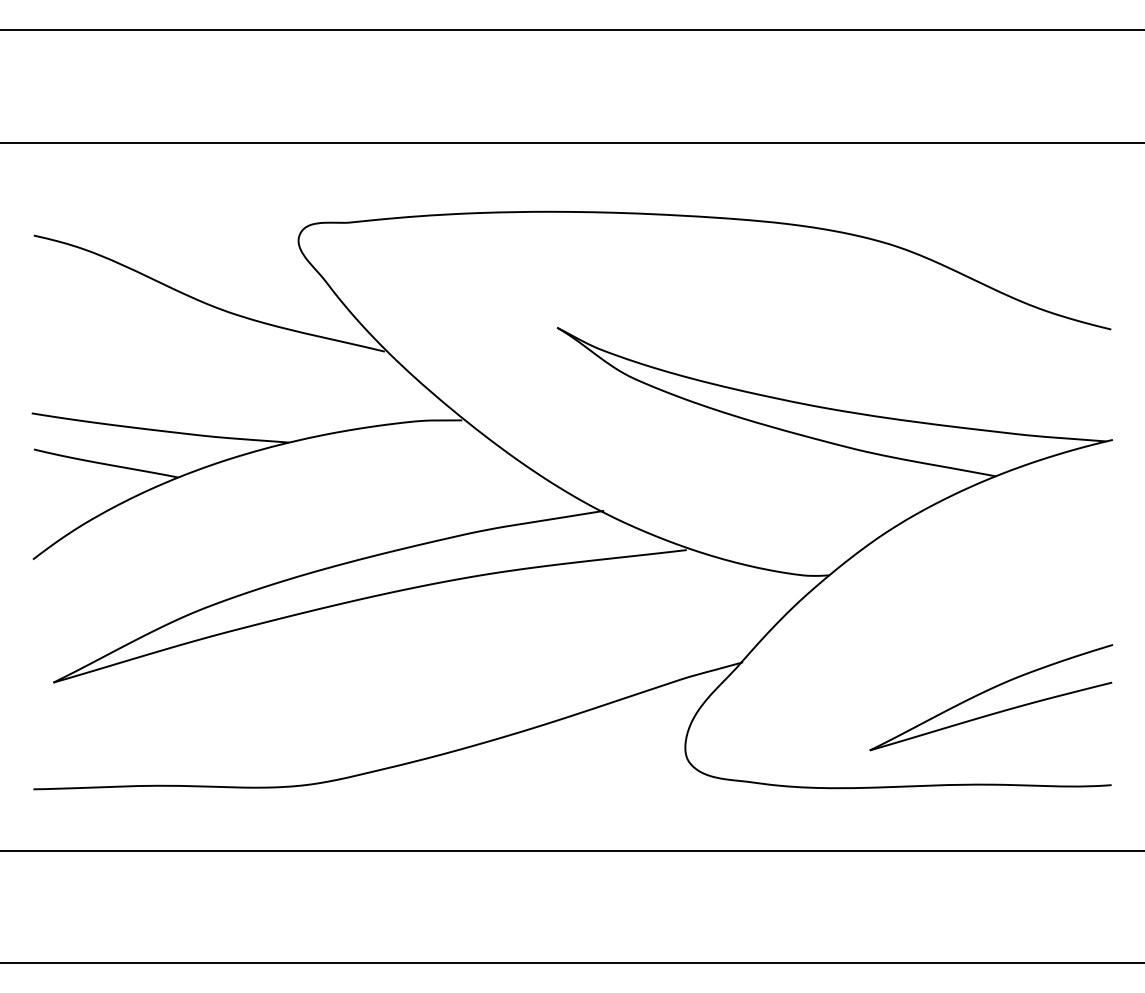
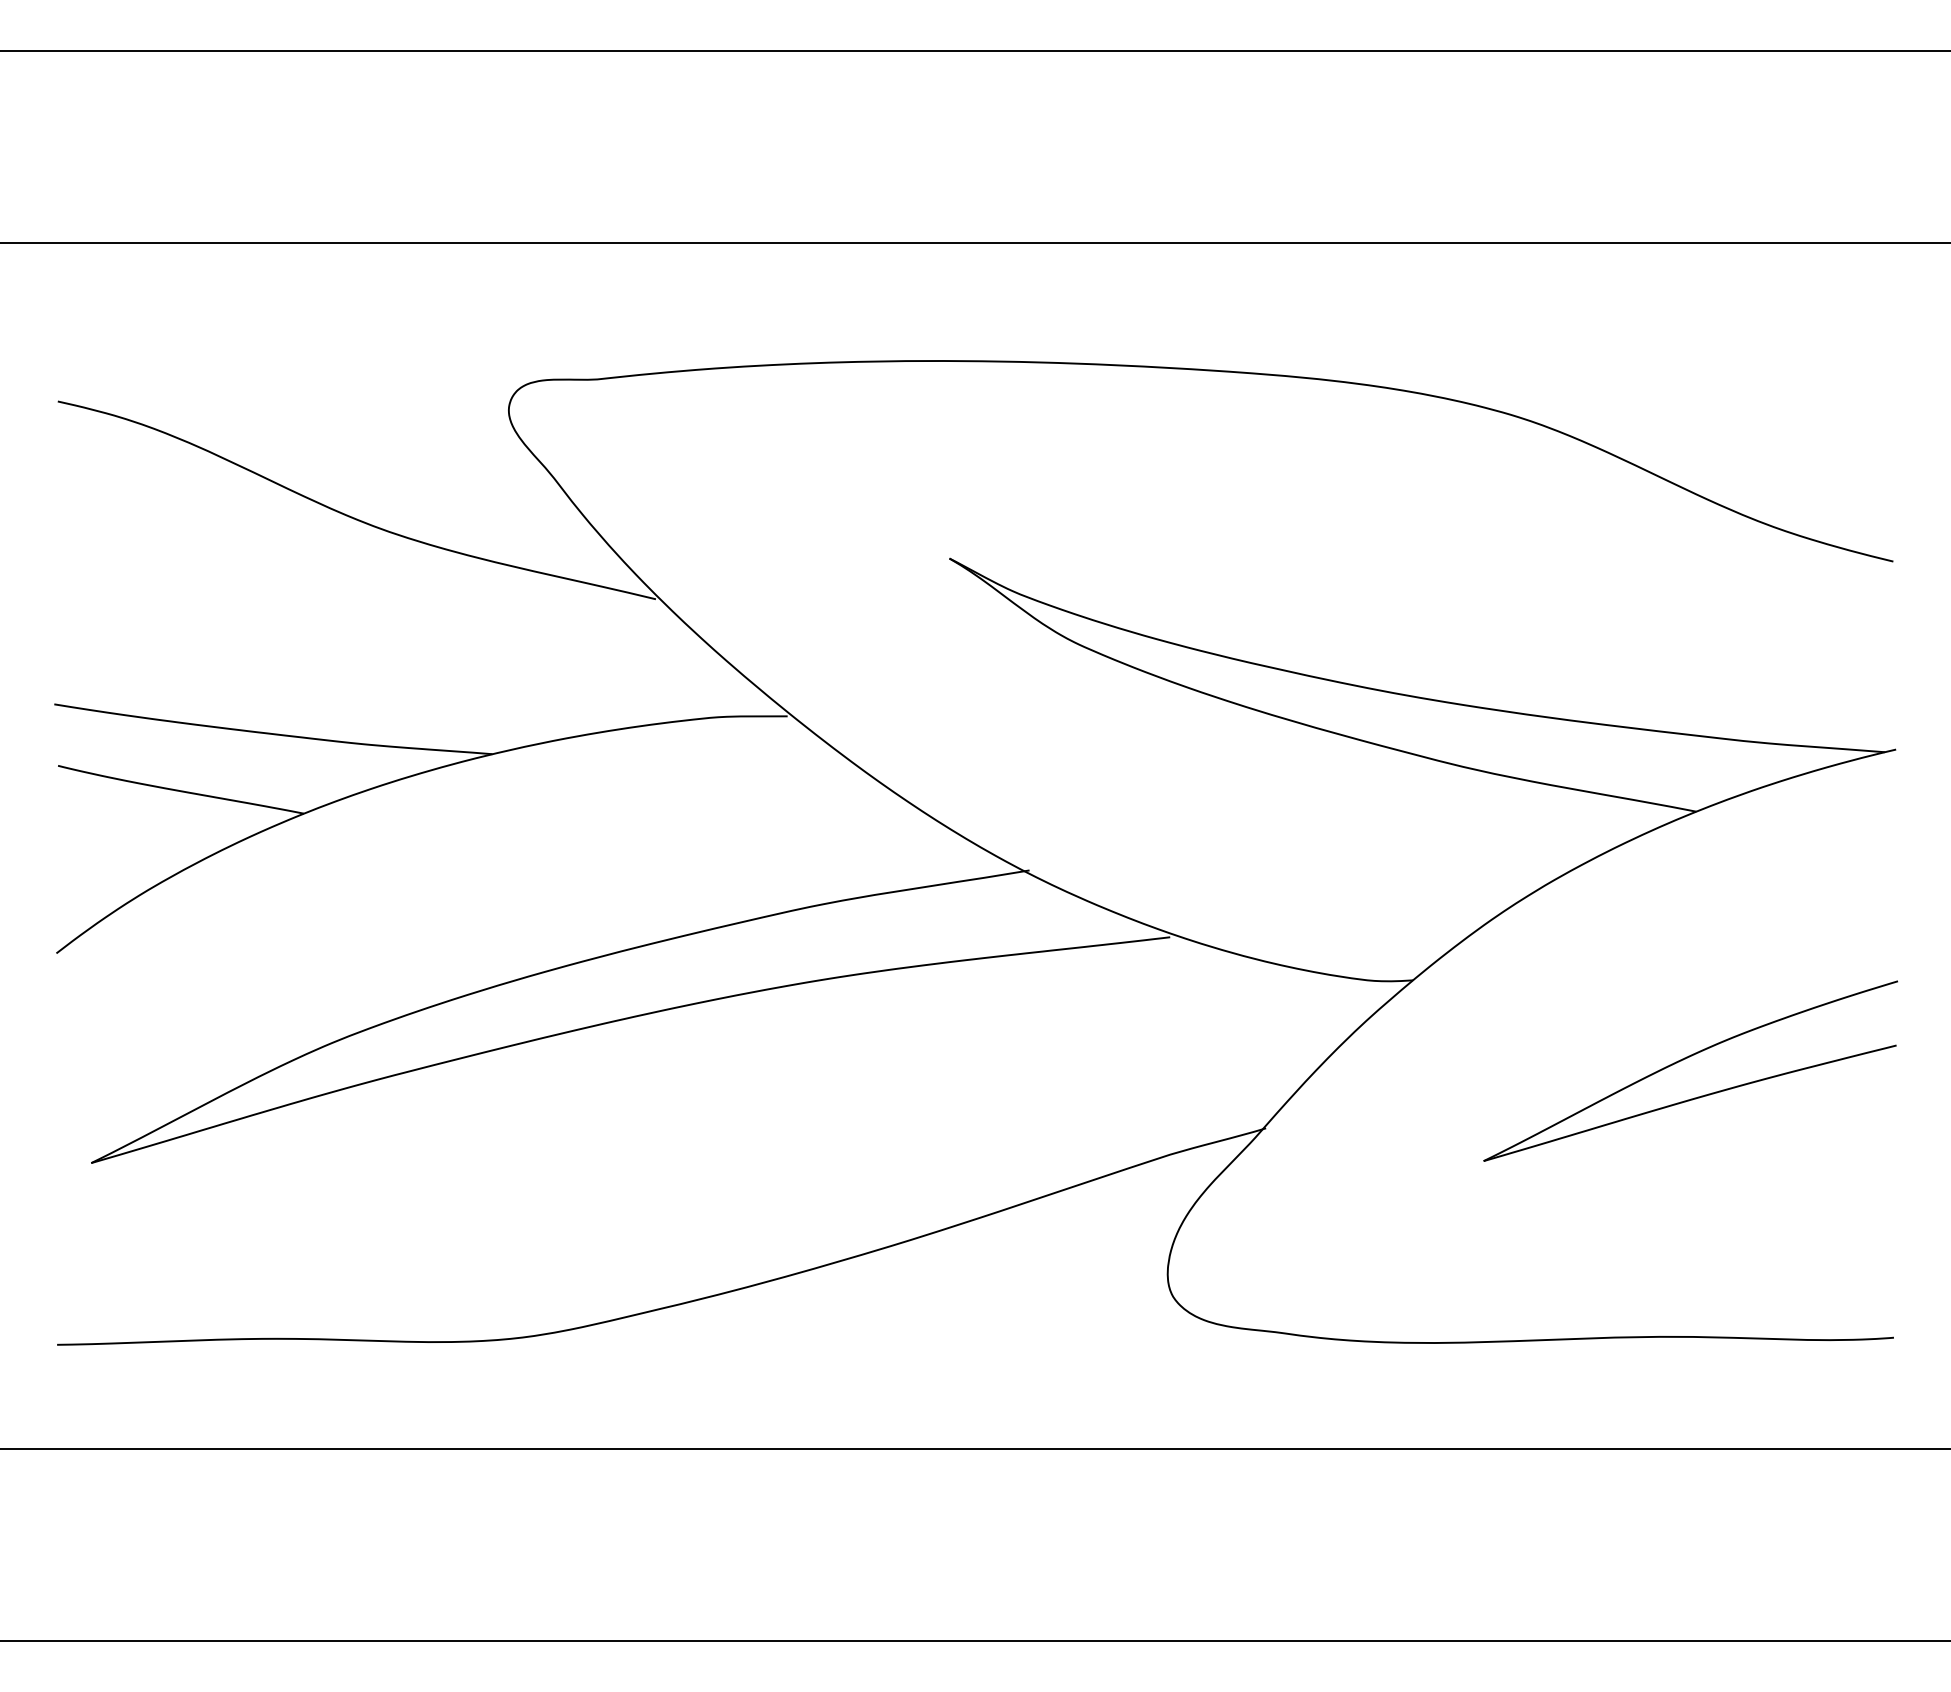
part: (990, 690) -> (1689, 1058), moved

